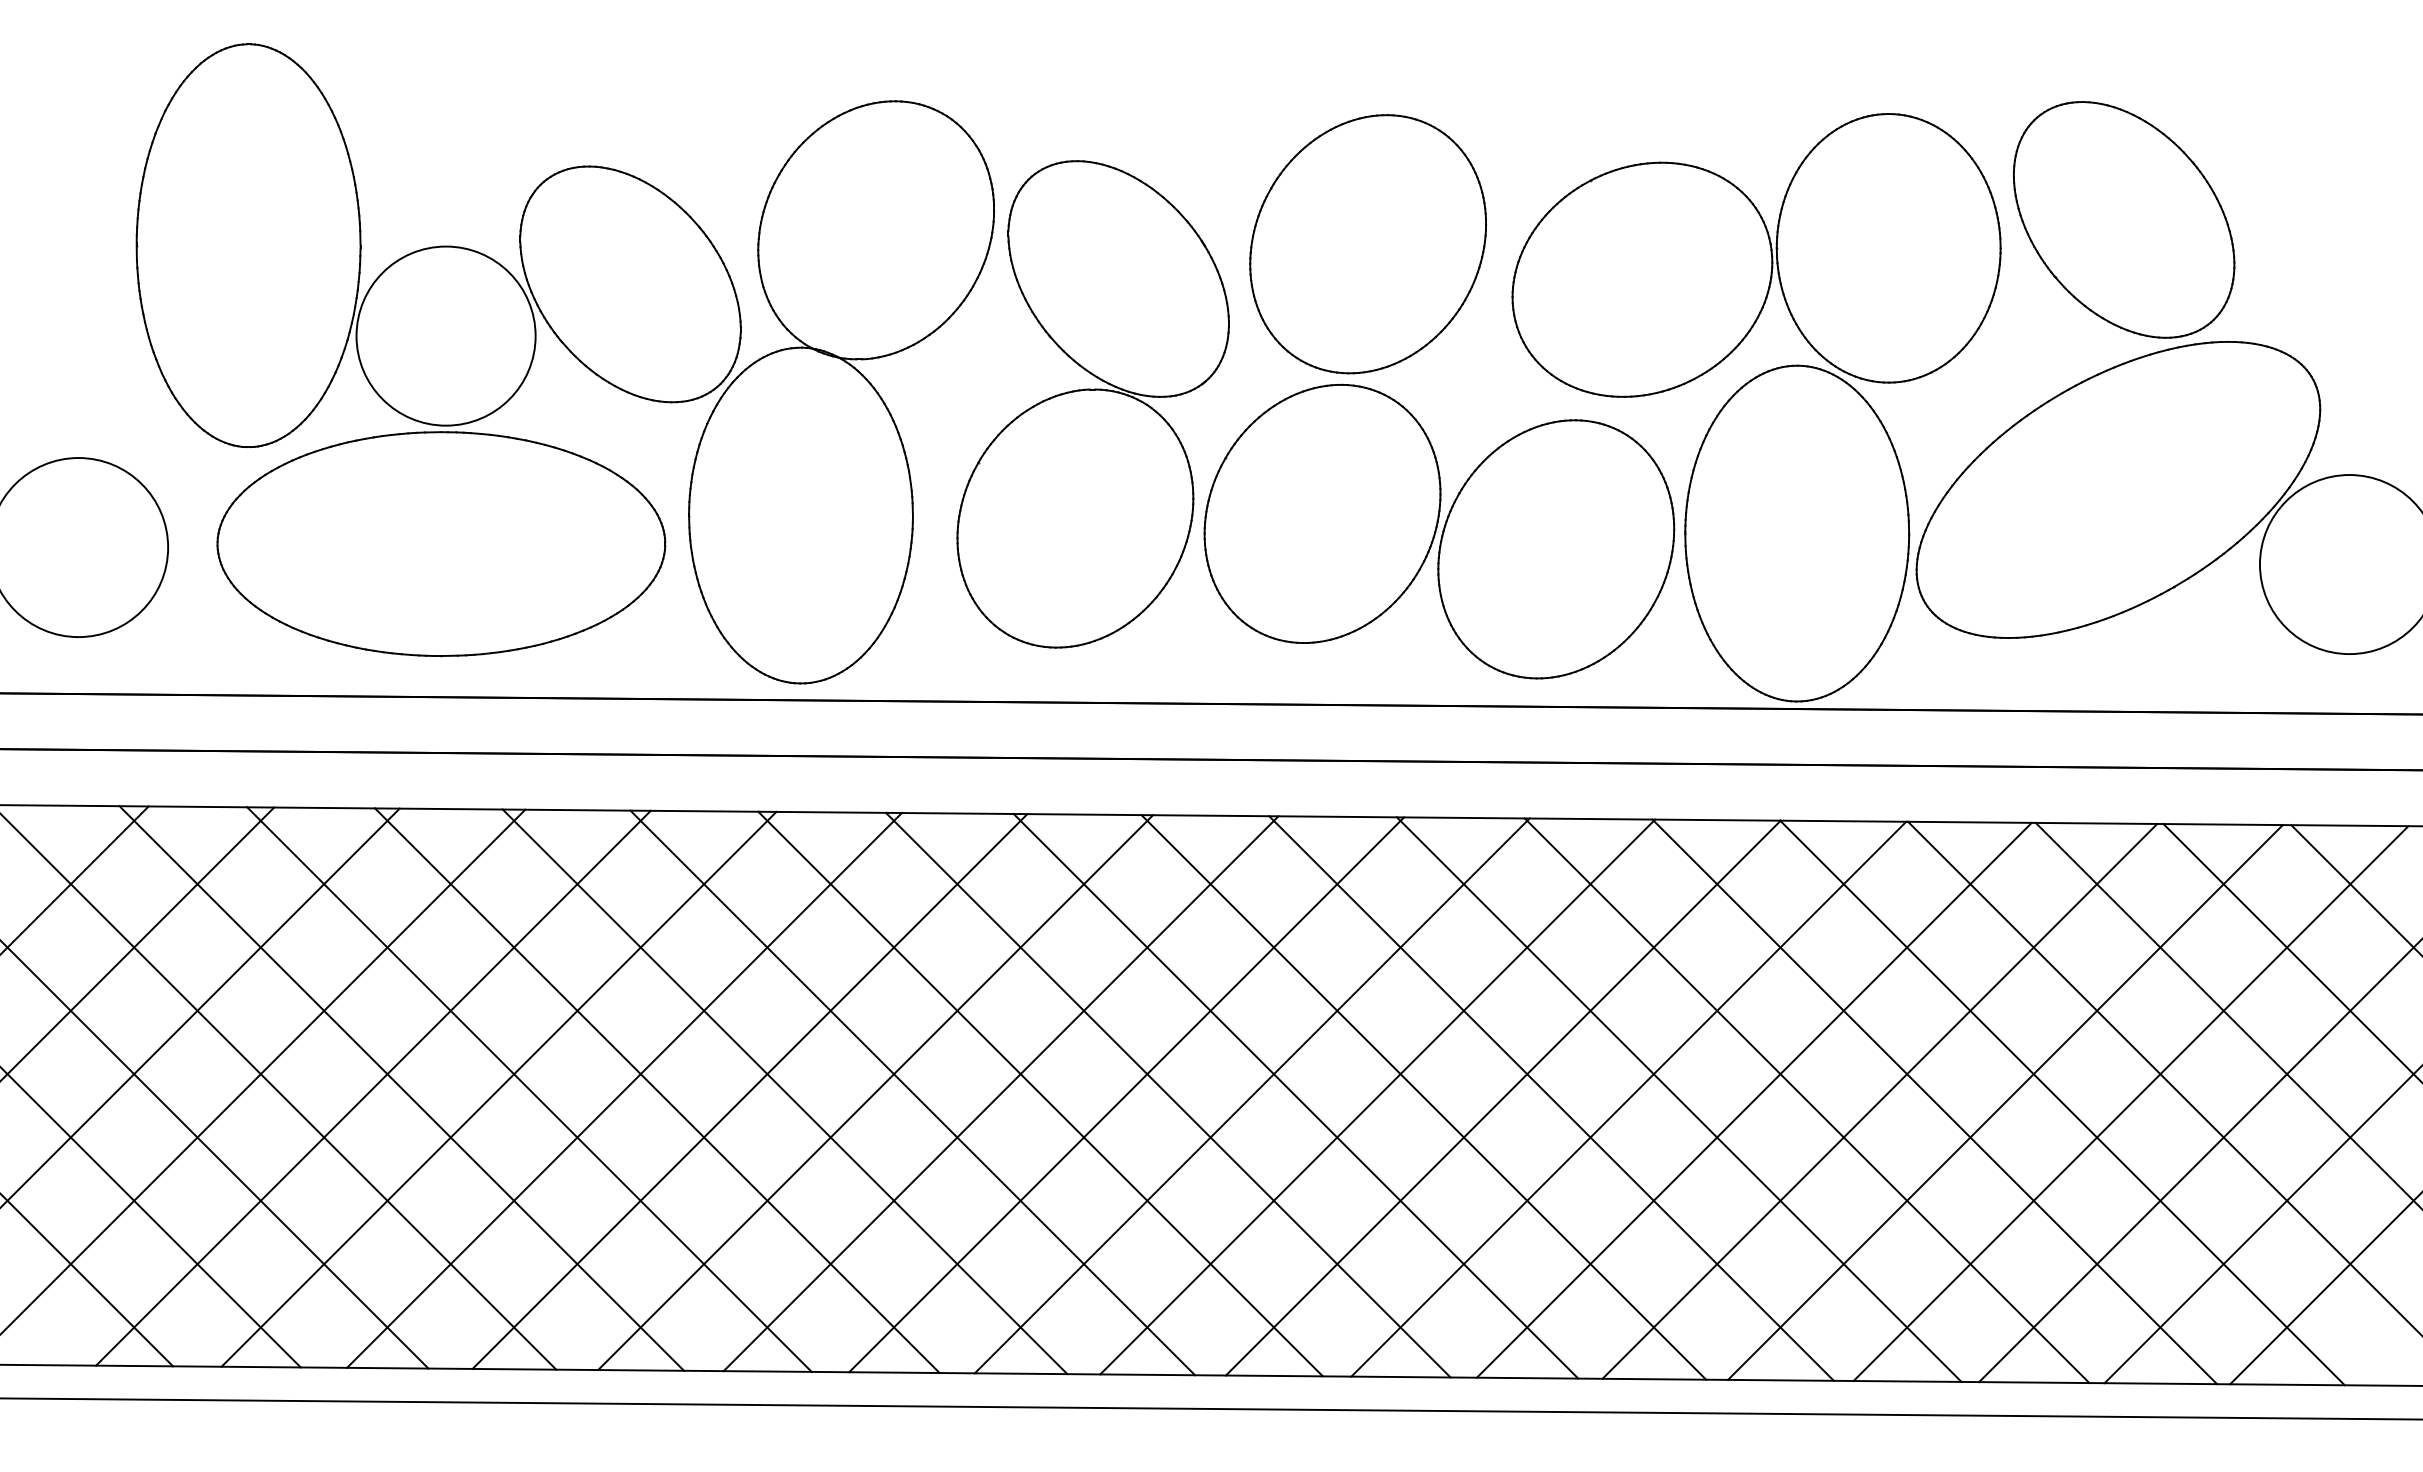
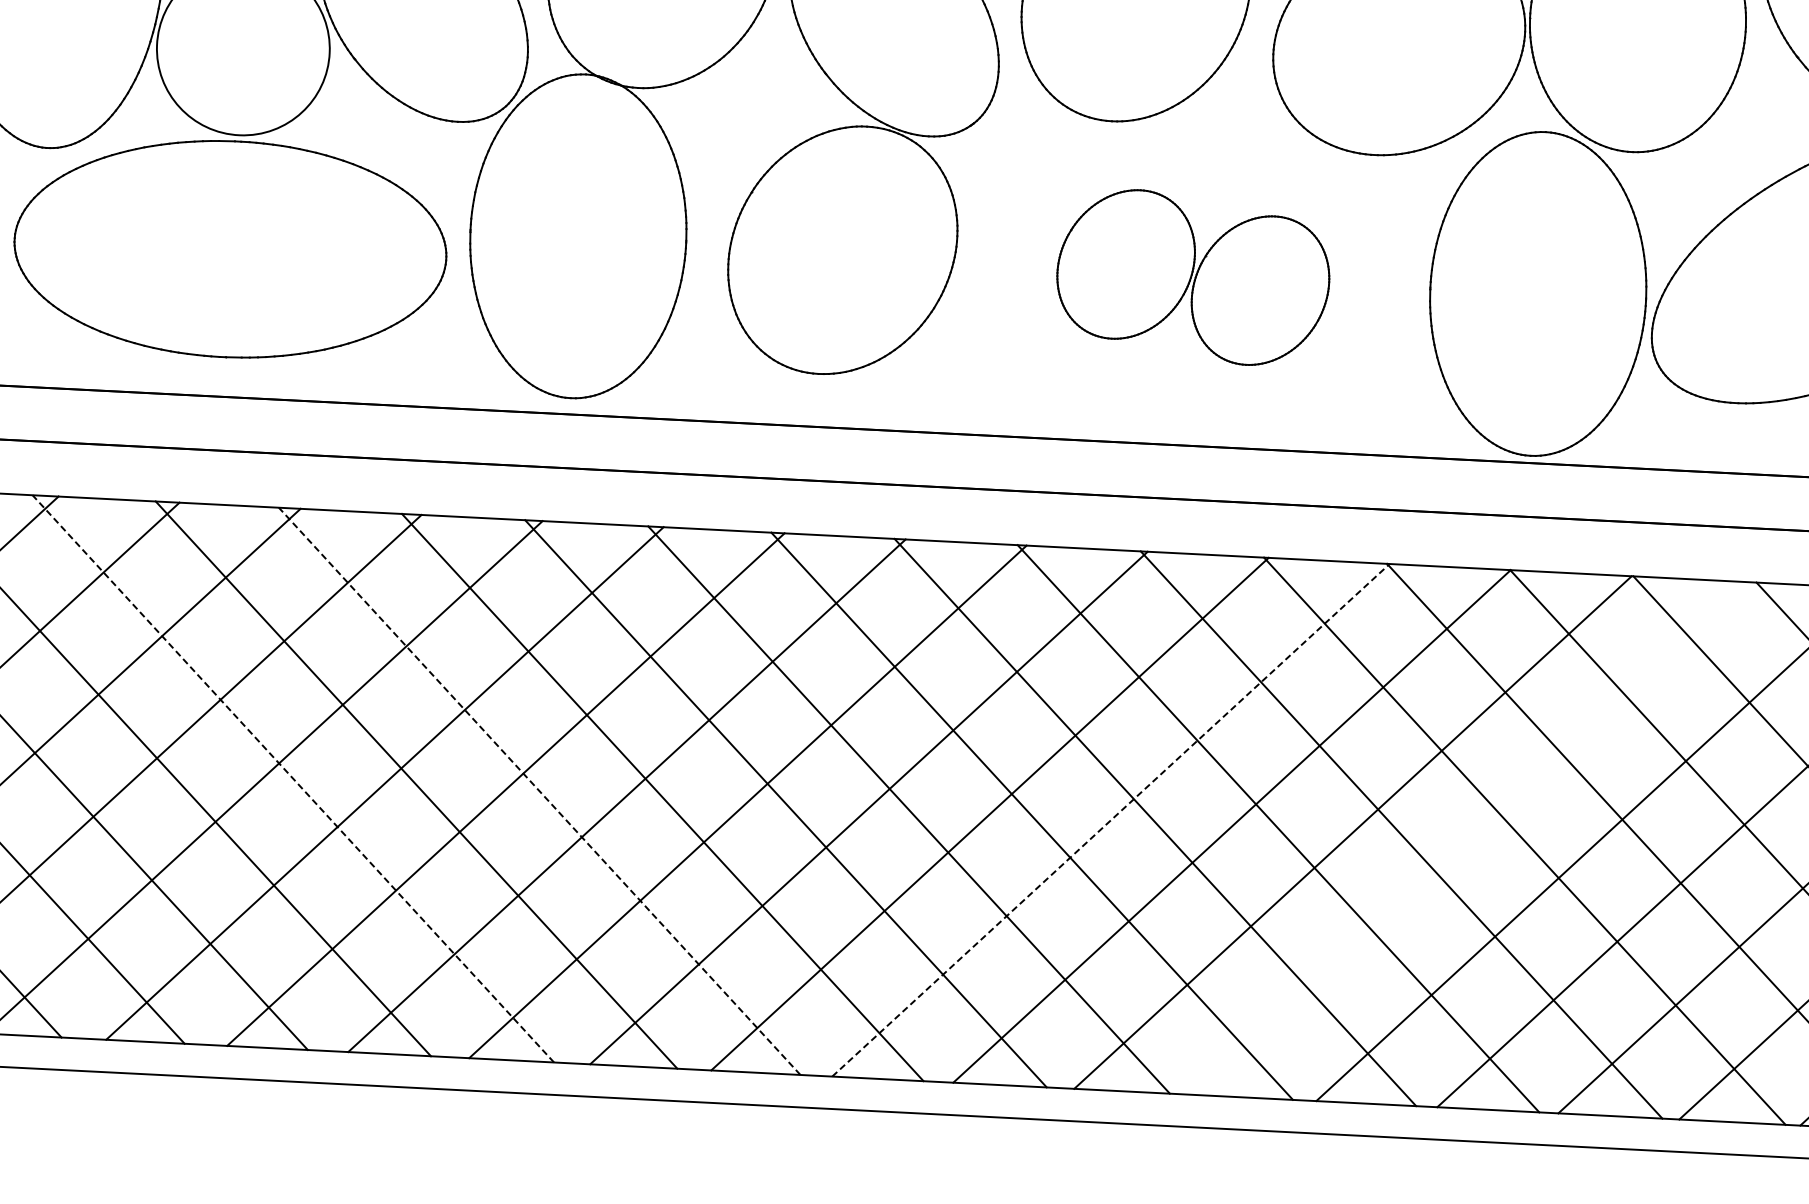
part: (1439, 531) -> (1193, 277), size x0.6
line: (529, 1089) -> (293, 778), solid -> dashed
line: (784, 1091) -> (539, 791), solid -> dashed
line: (1378, 1096) -> (1111, 819), solid -> dashed
line: (1753, 1099) -> (1473, 837), removed

